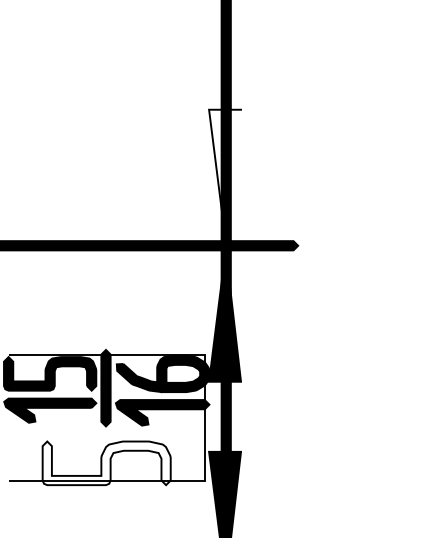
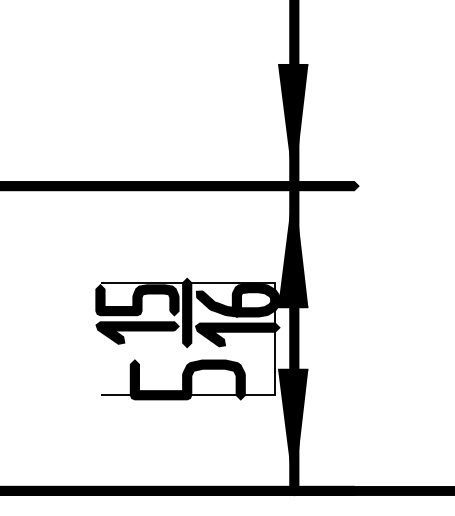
fill: (225, 177) -> (293, 125), added
fill: (106, 462) -> (187, 379), added

